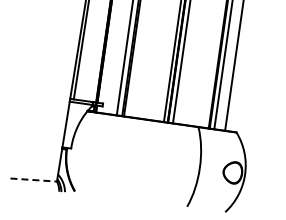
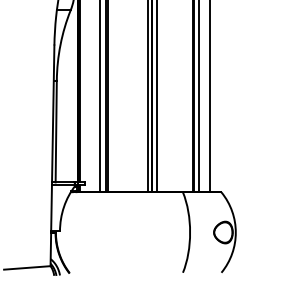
line: (33, 179) -> (27, 267), dashed -> solid

